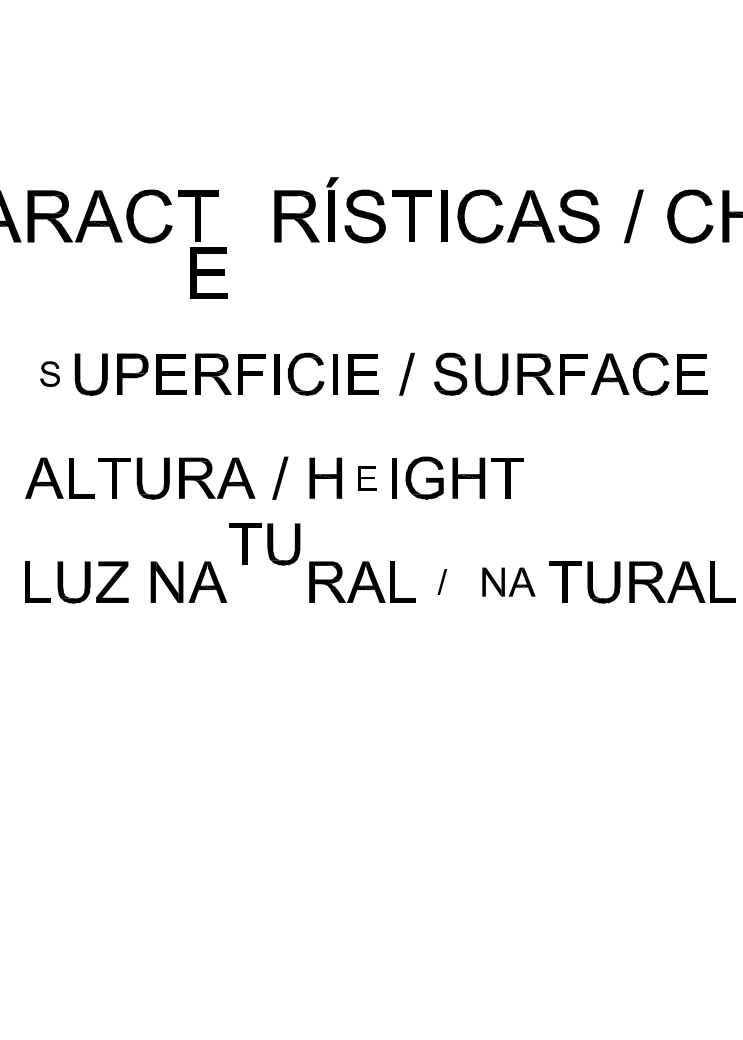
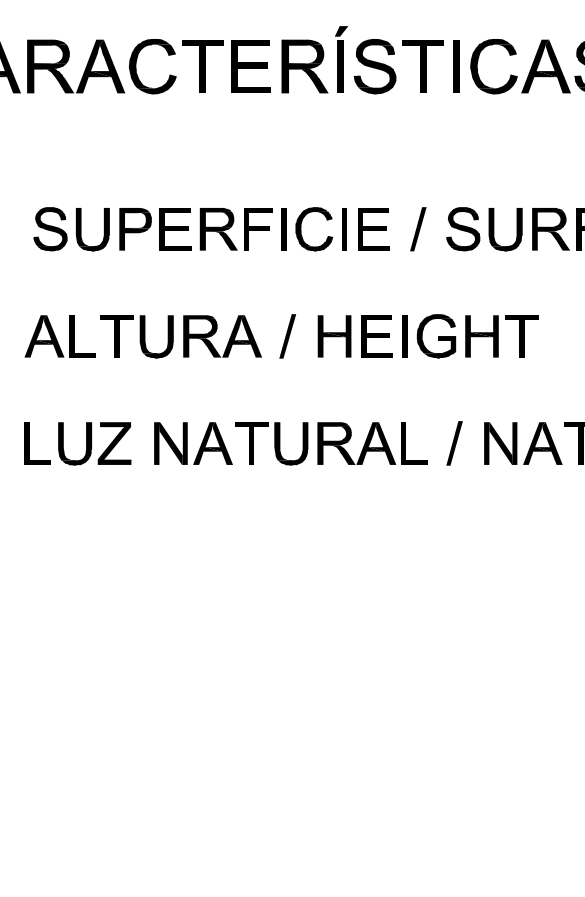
part: (208, 272) -> (250, 65), moved
part: (49, 373) -> (49, 228), size x1.67
part: (366, 478) -> (376, 336), size x1.67
part: (264, 544) -> (271, 443), moved
part: (442, 581) -> (454, 442), size x1.67
part: (508, 581) -> (522, 442), size x1.43

